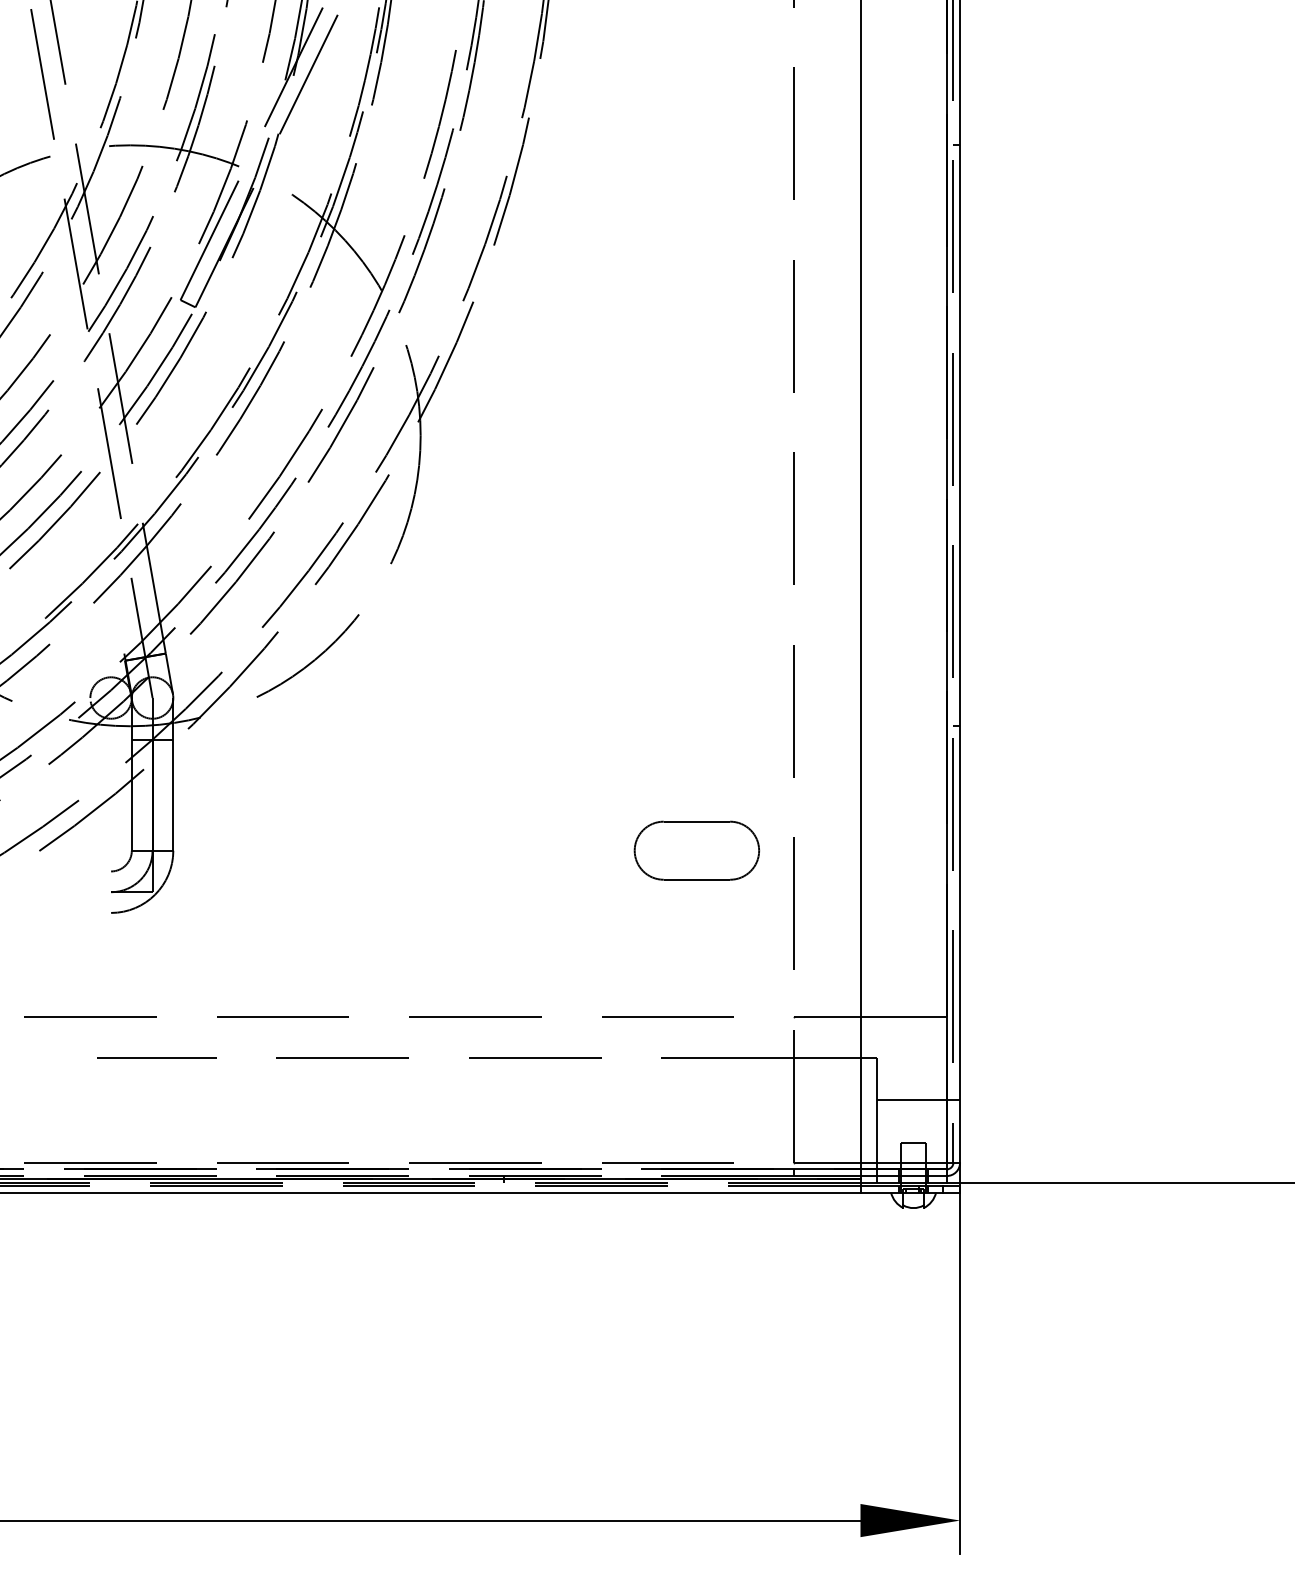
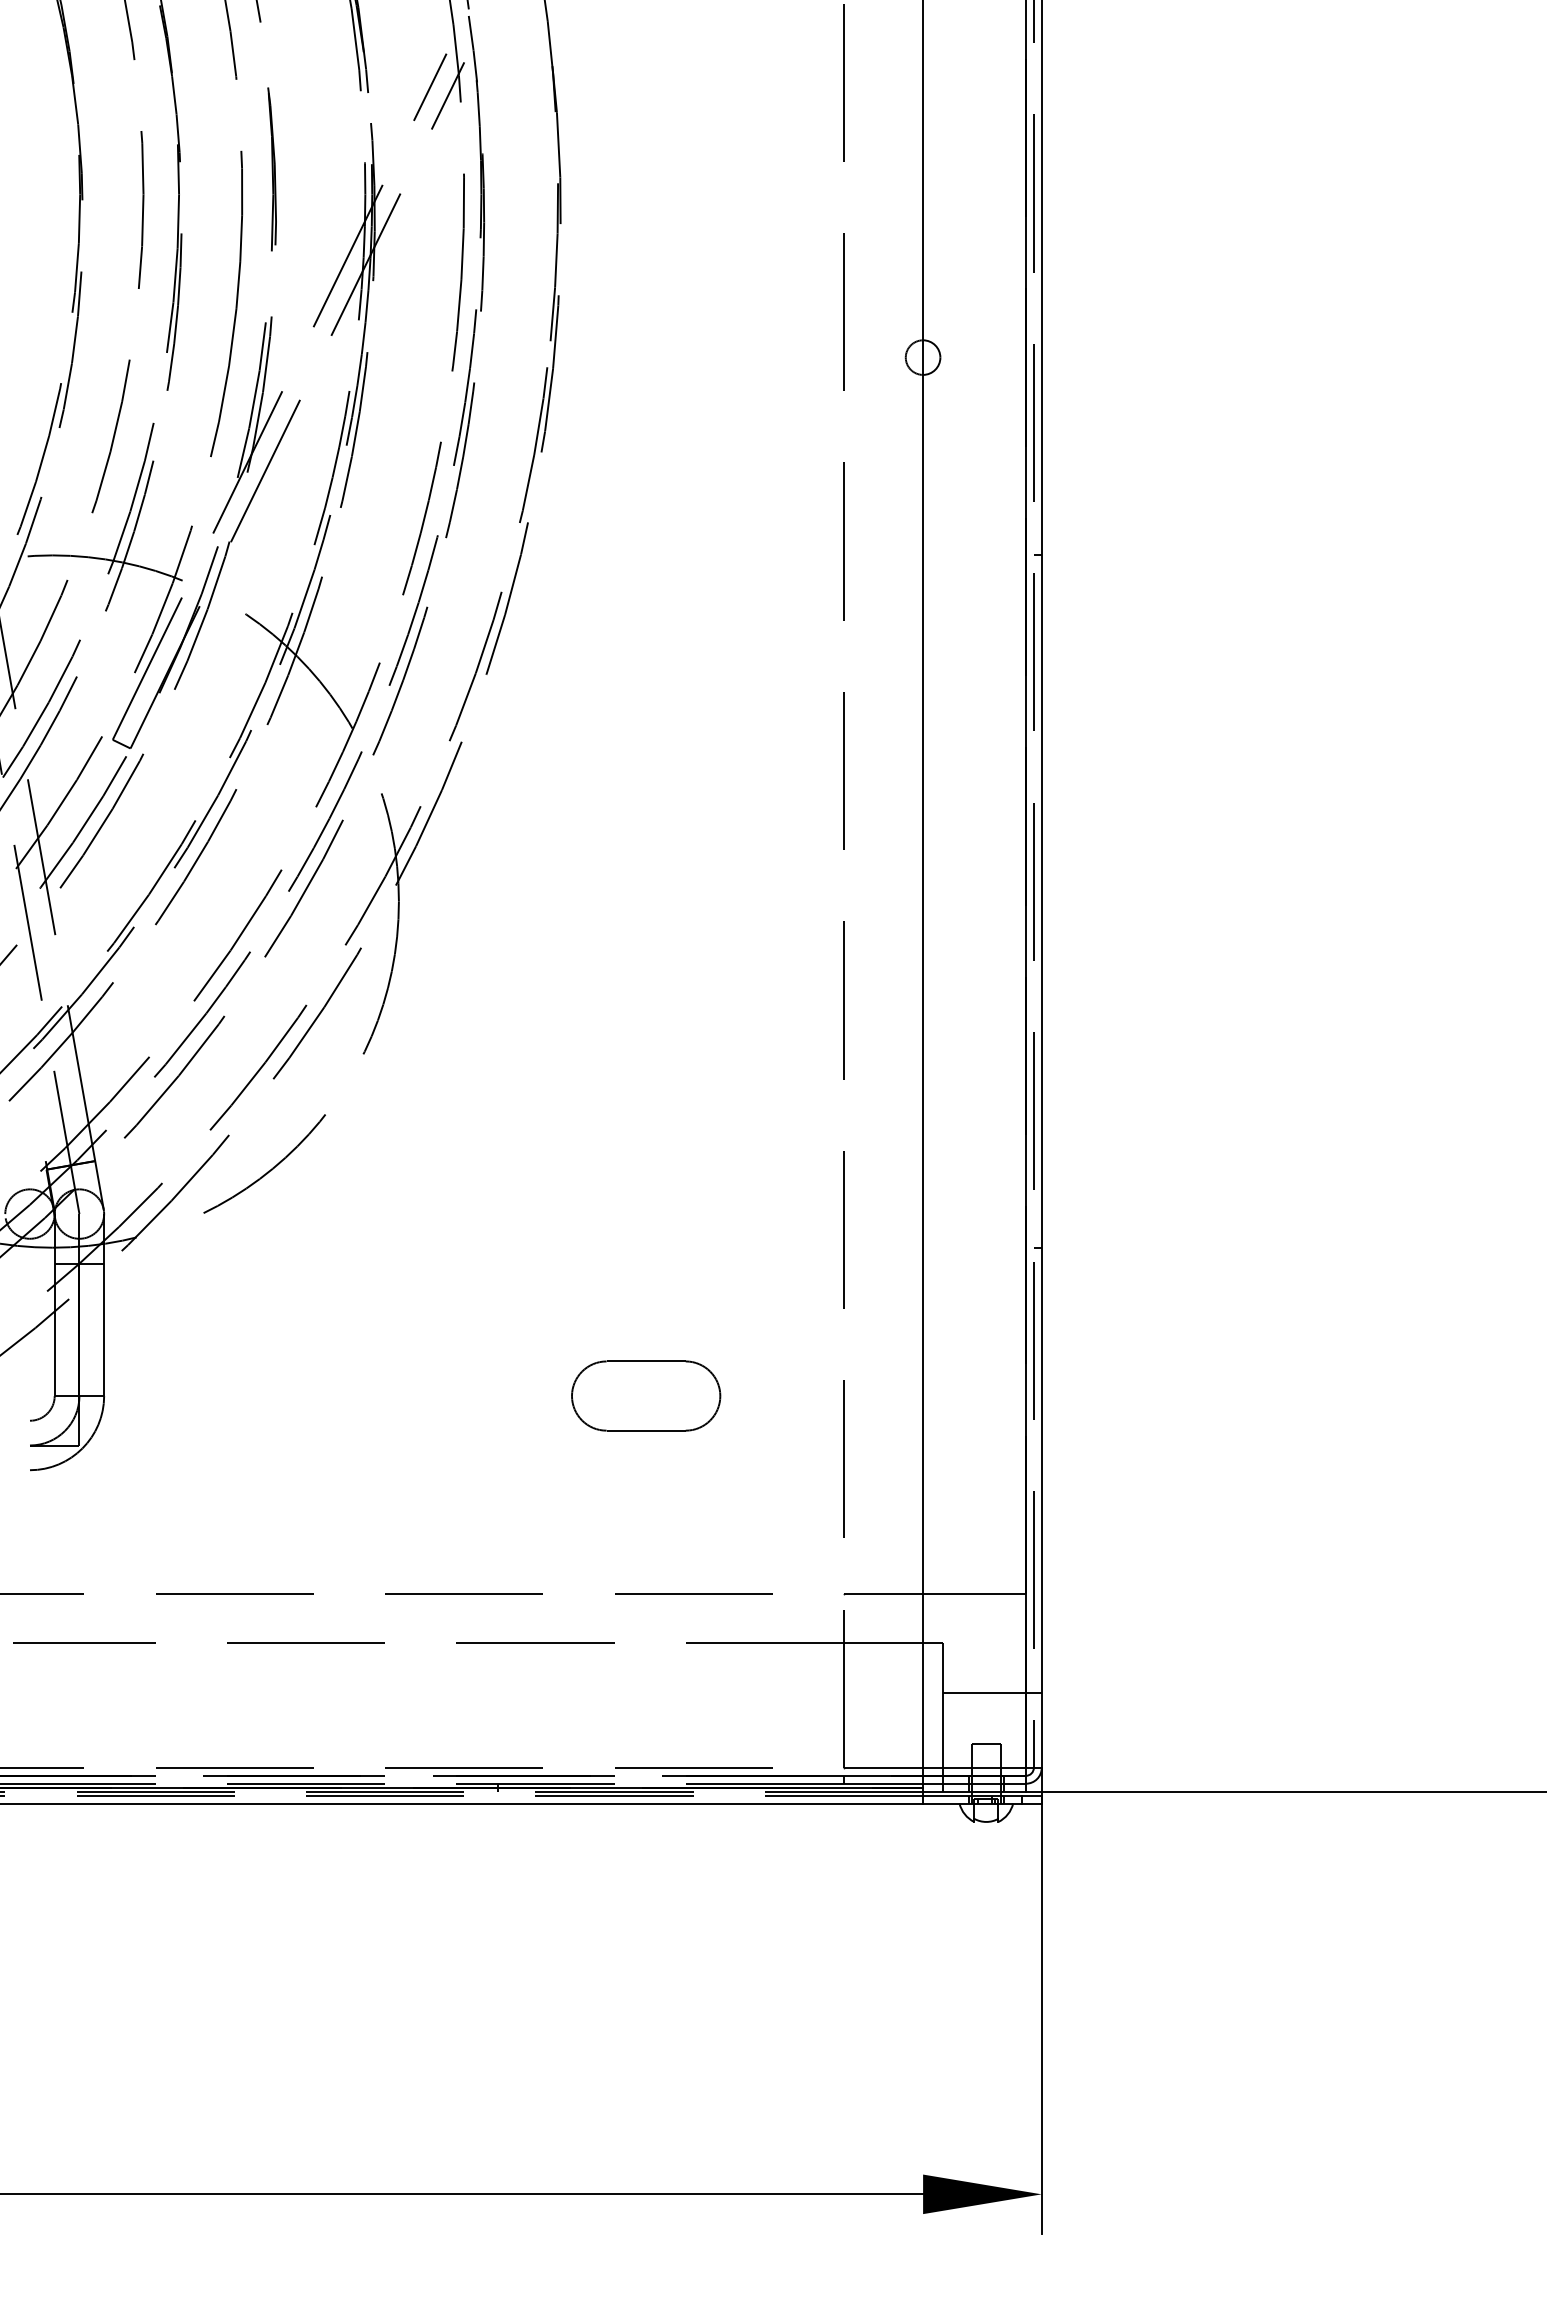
part: (697, 850) -> (646, 1395), moved

